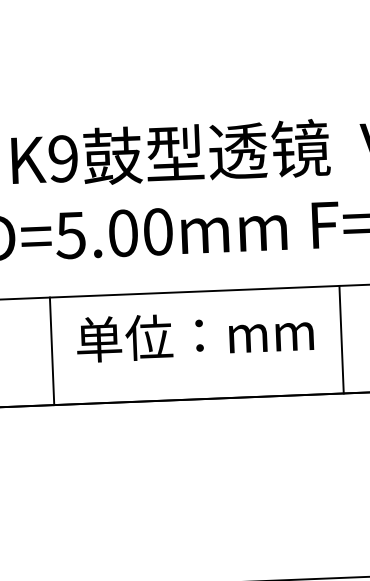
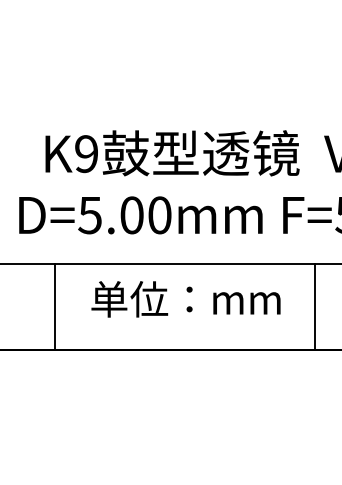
line: (341, 340) -> (314, 307), moved
line: (52, 351) -> (55, 307), moved

